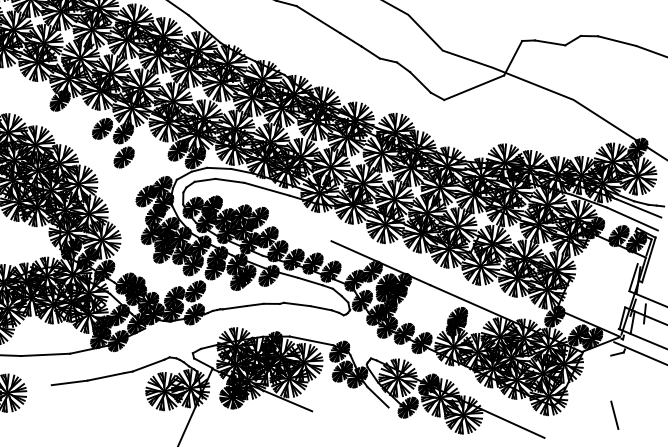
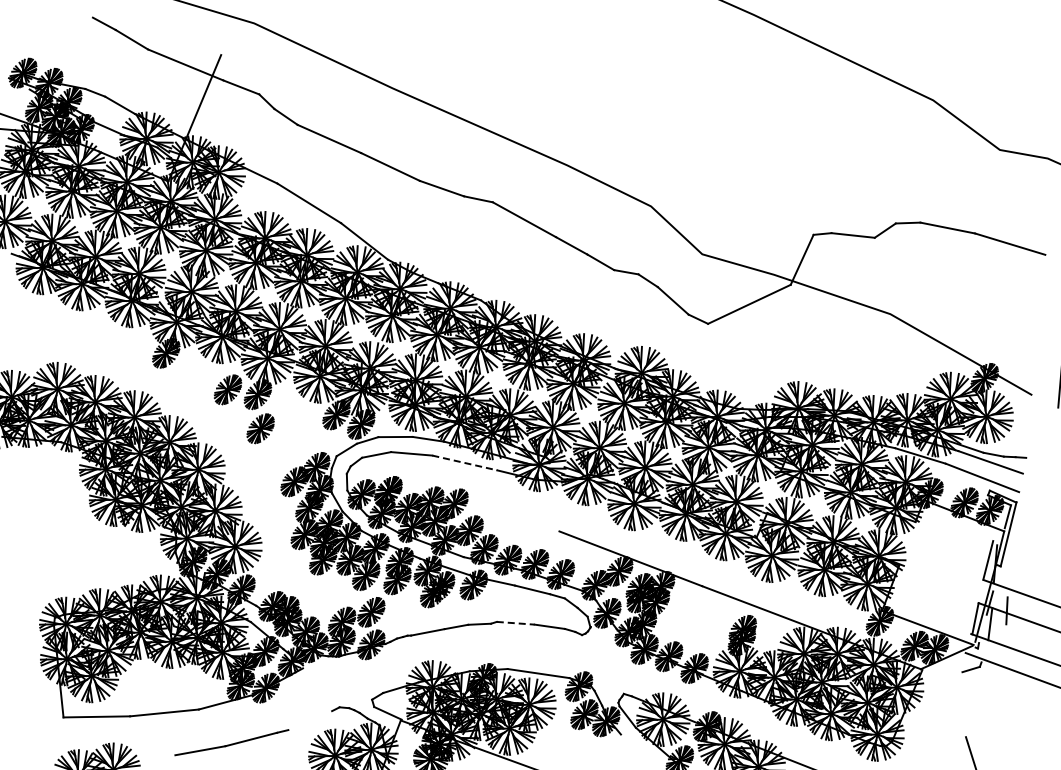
line: (267, 189) -> (465, 463), solid -> dashed
line: (297, 304) -> (516, 623), solid -> dashed
line: (148, 365) -> (310, 720), removed
line: (377, 396) -> (636, 747), removed

